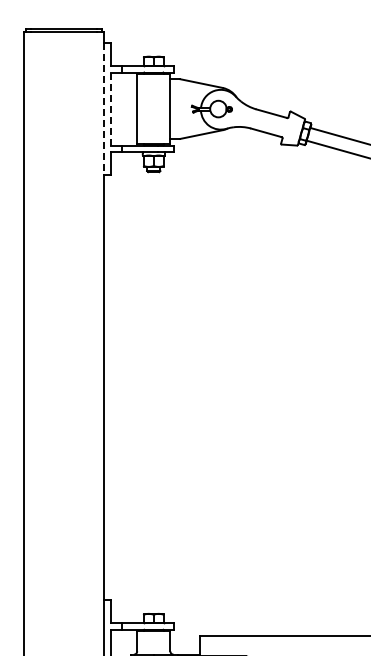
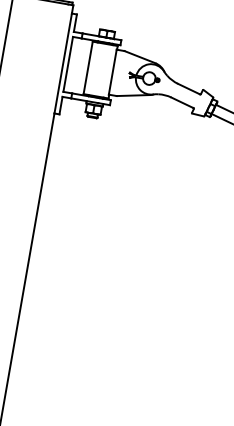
line: (110, 108) -> (68, 63), dashed -> solid
line: (104, 109) -> (63, 63), dashed -> solid

